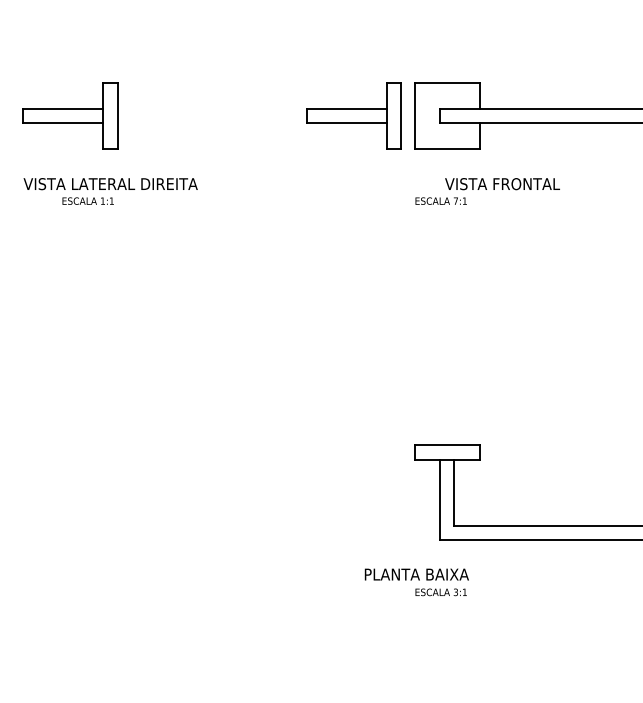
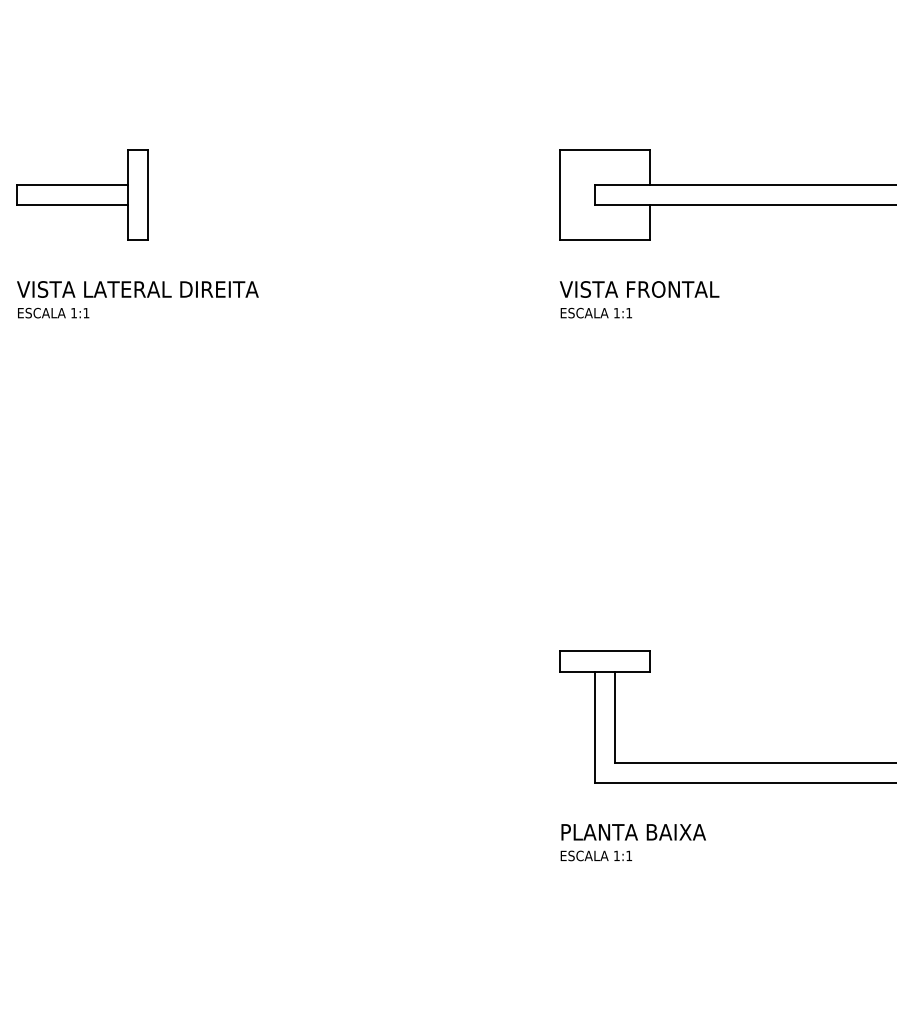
part: (354, 115) -> (475, 194), removed
text: (502, 184) -> (639, 289), moved
text: (88, 200) -> (53, 312), moved
text: (455, 201) -> (616, 313), 7:1 -> 1:1
text: (416, 574) -> (633, 832), moved
text: (455, 592) -> (616, 855), 3:1 -> 1:1

